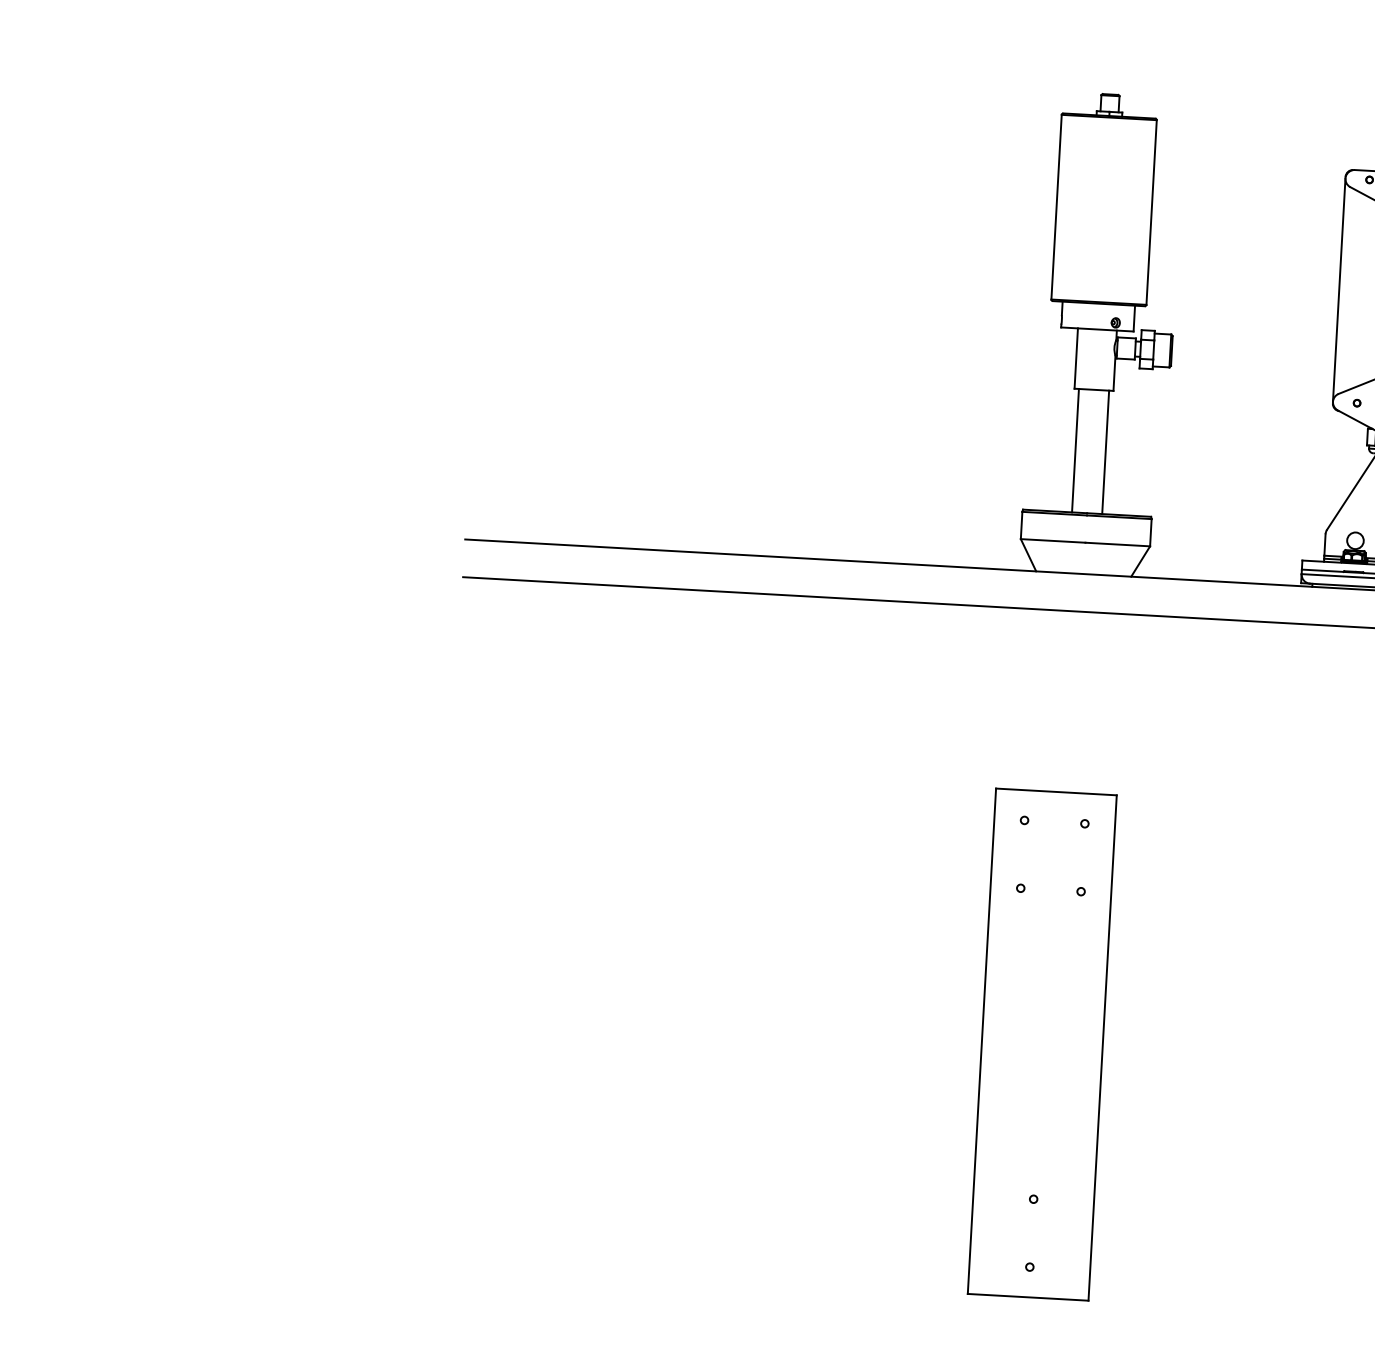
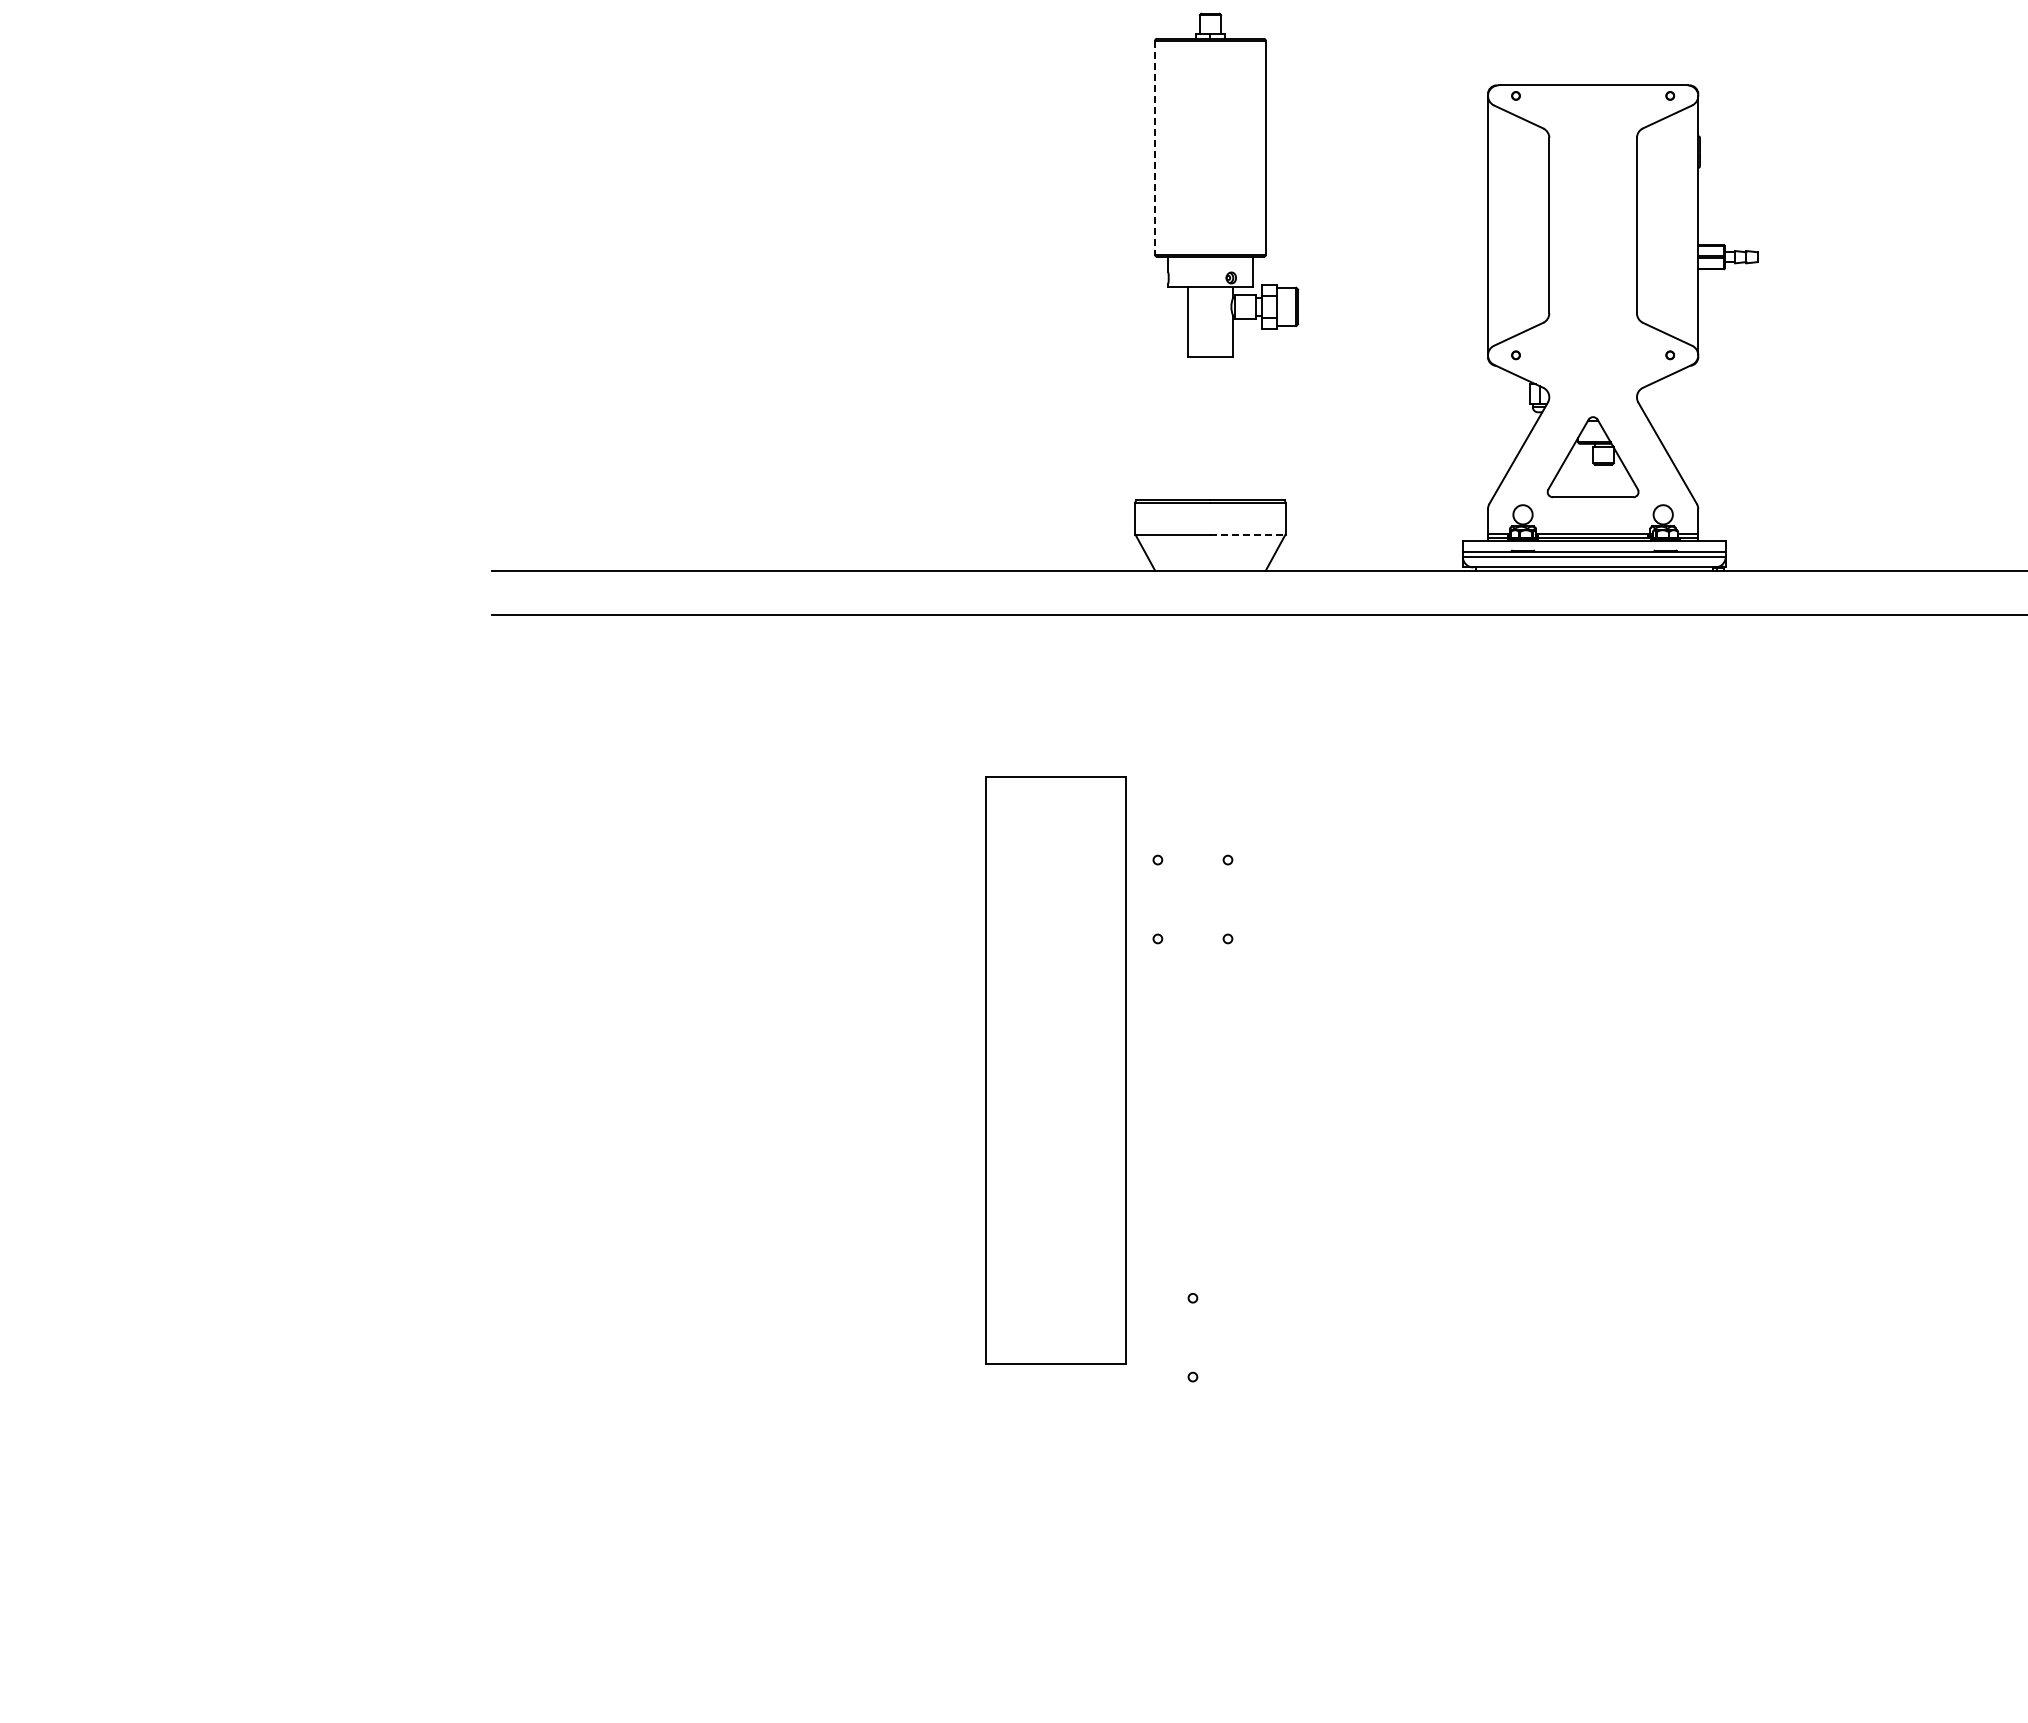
line: (1056, 207) -> (1155, 148), solid -> dashed
line: (1075, 450) -> (1192, 428), removed
line: (1105, 452) -> (1227, 428), removed
line: (1118, 544) -> (1248, 534), solid -> dashed
part: (1041, 1044) -> (1055, 1070), moved

